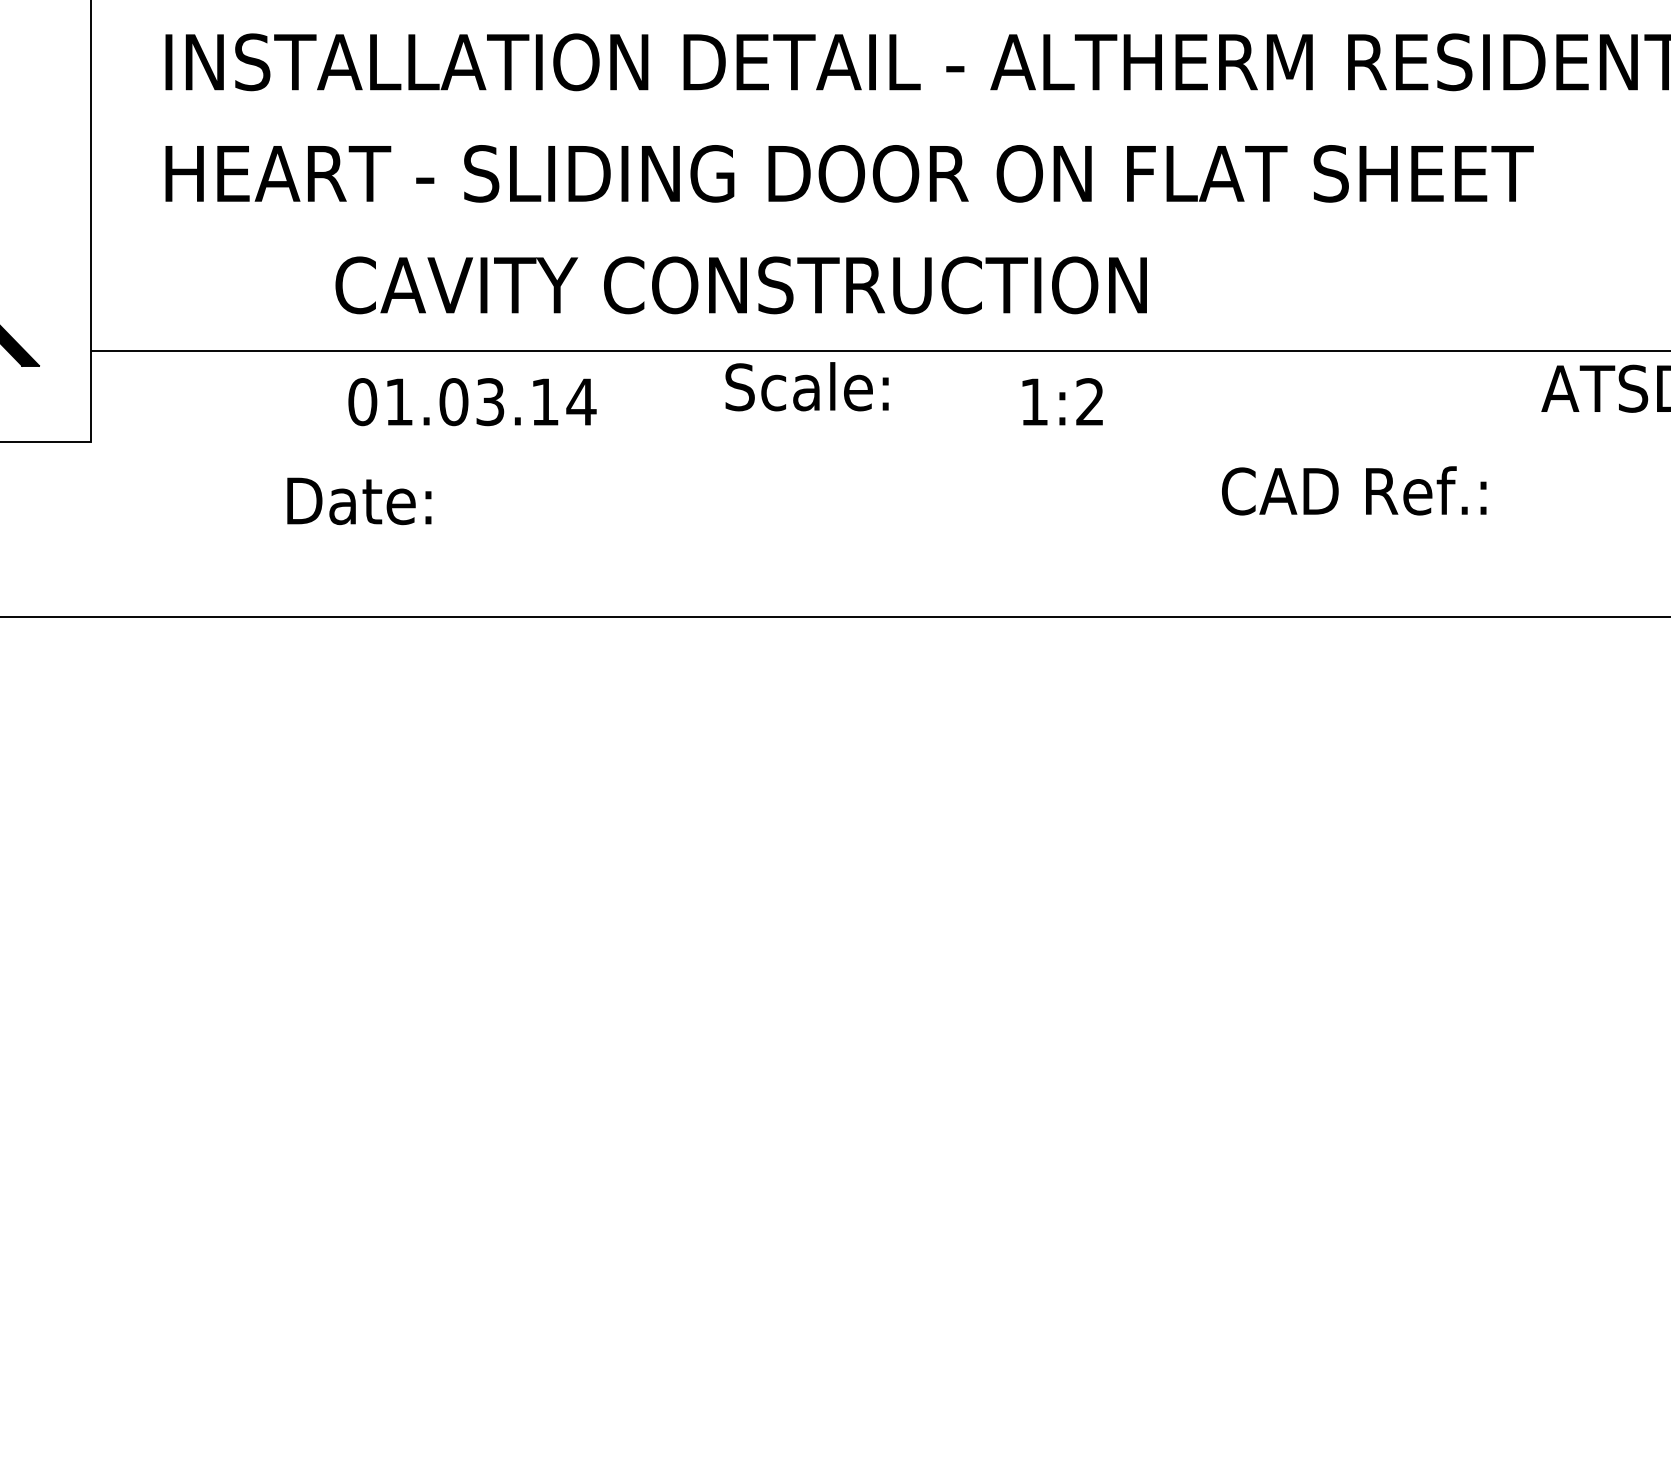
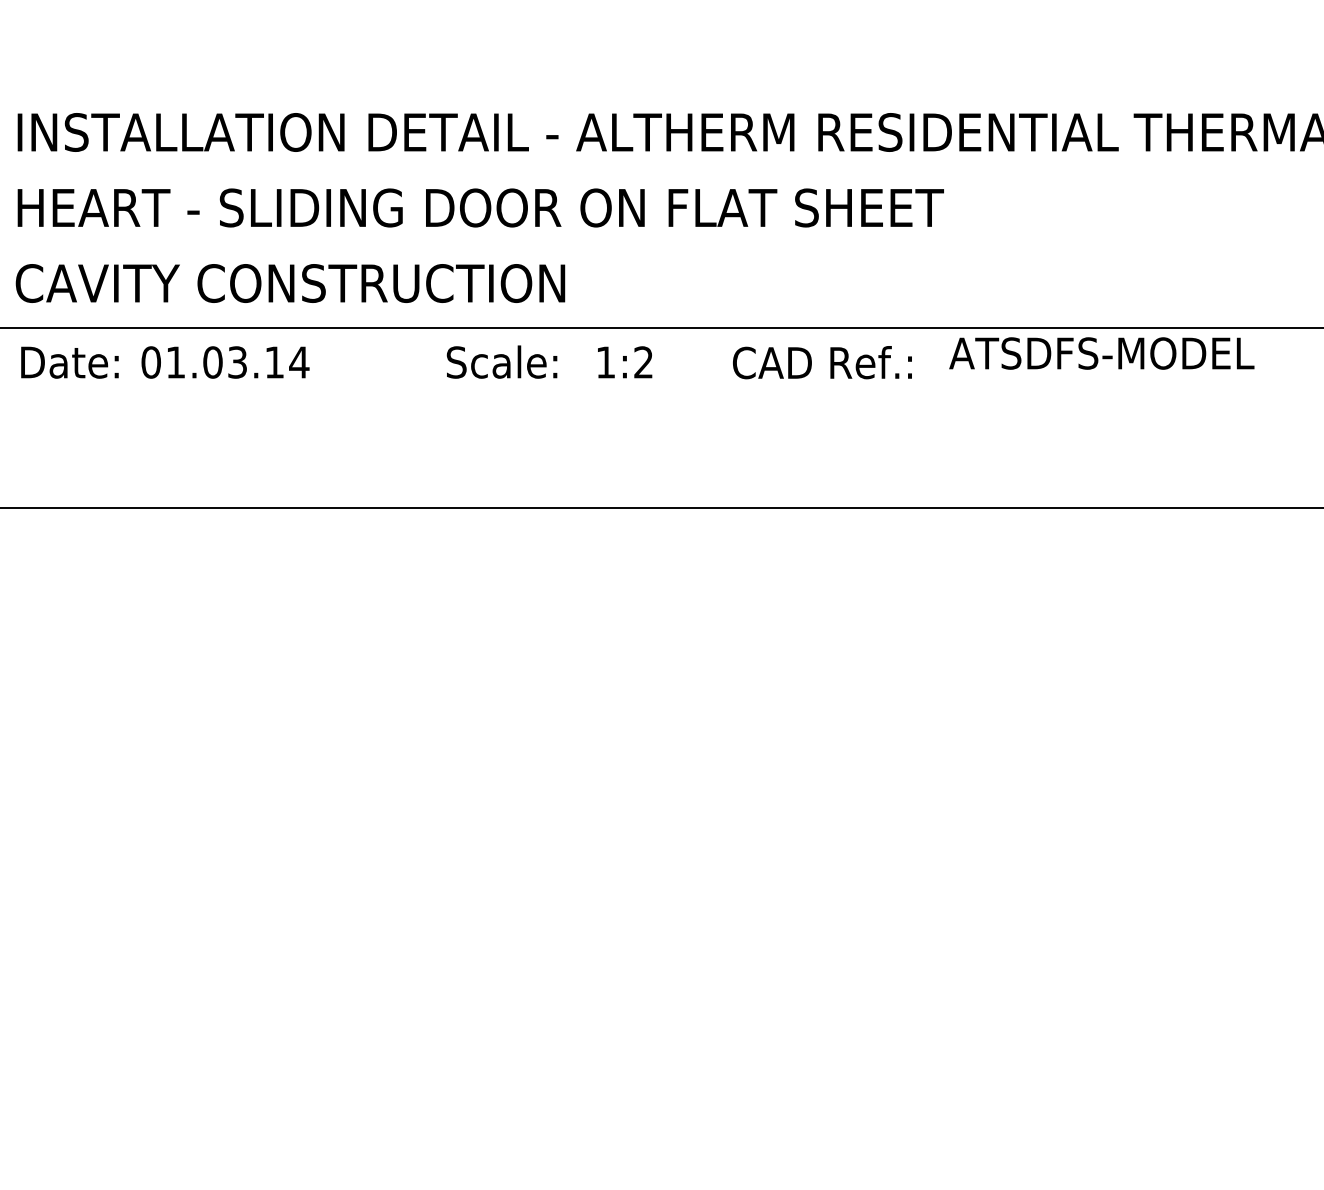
text: (741, 285) -> (290, 283), moved
text: (806, 385) -> (501, 361), moved
text: (1354, 490) -> (822, 362), moved
text: (358, 501) -> (69, 362), moved

